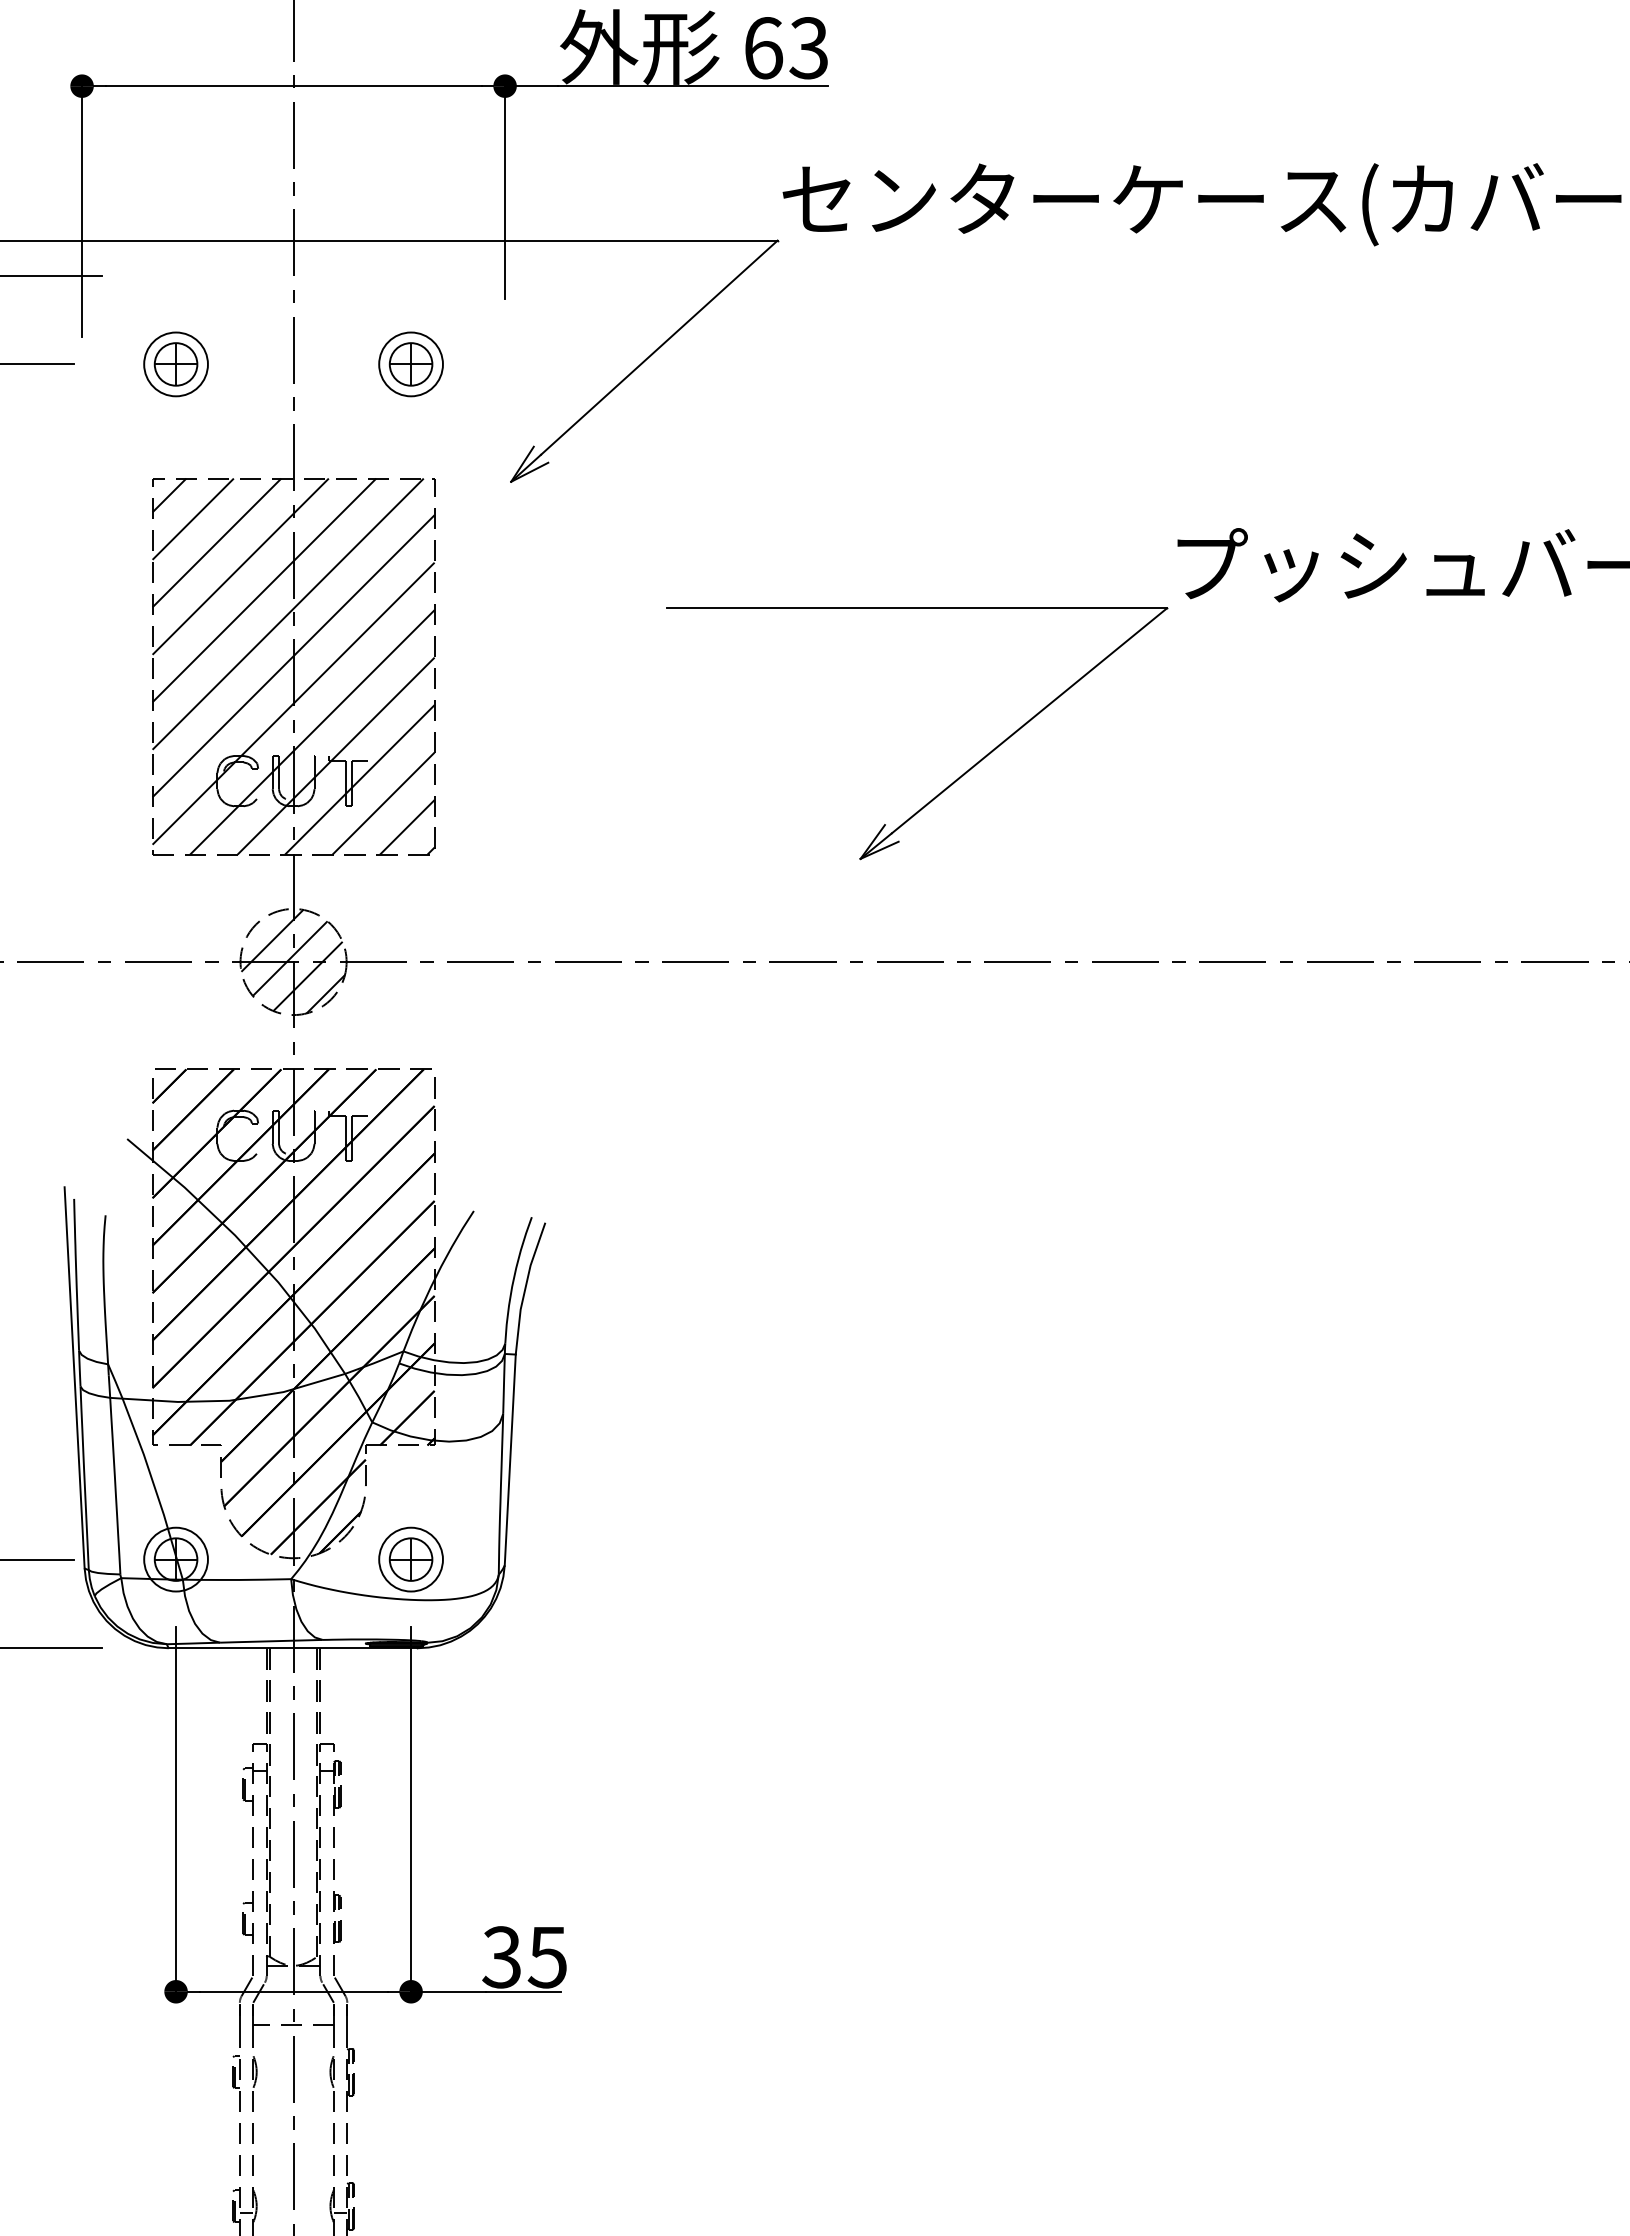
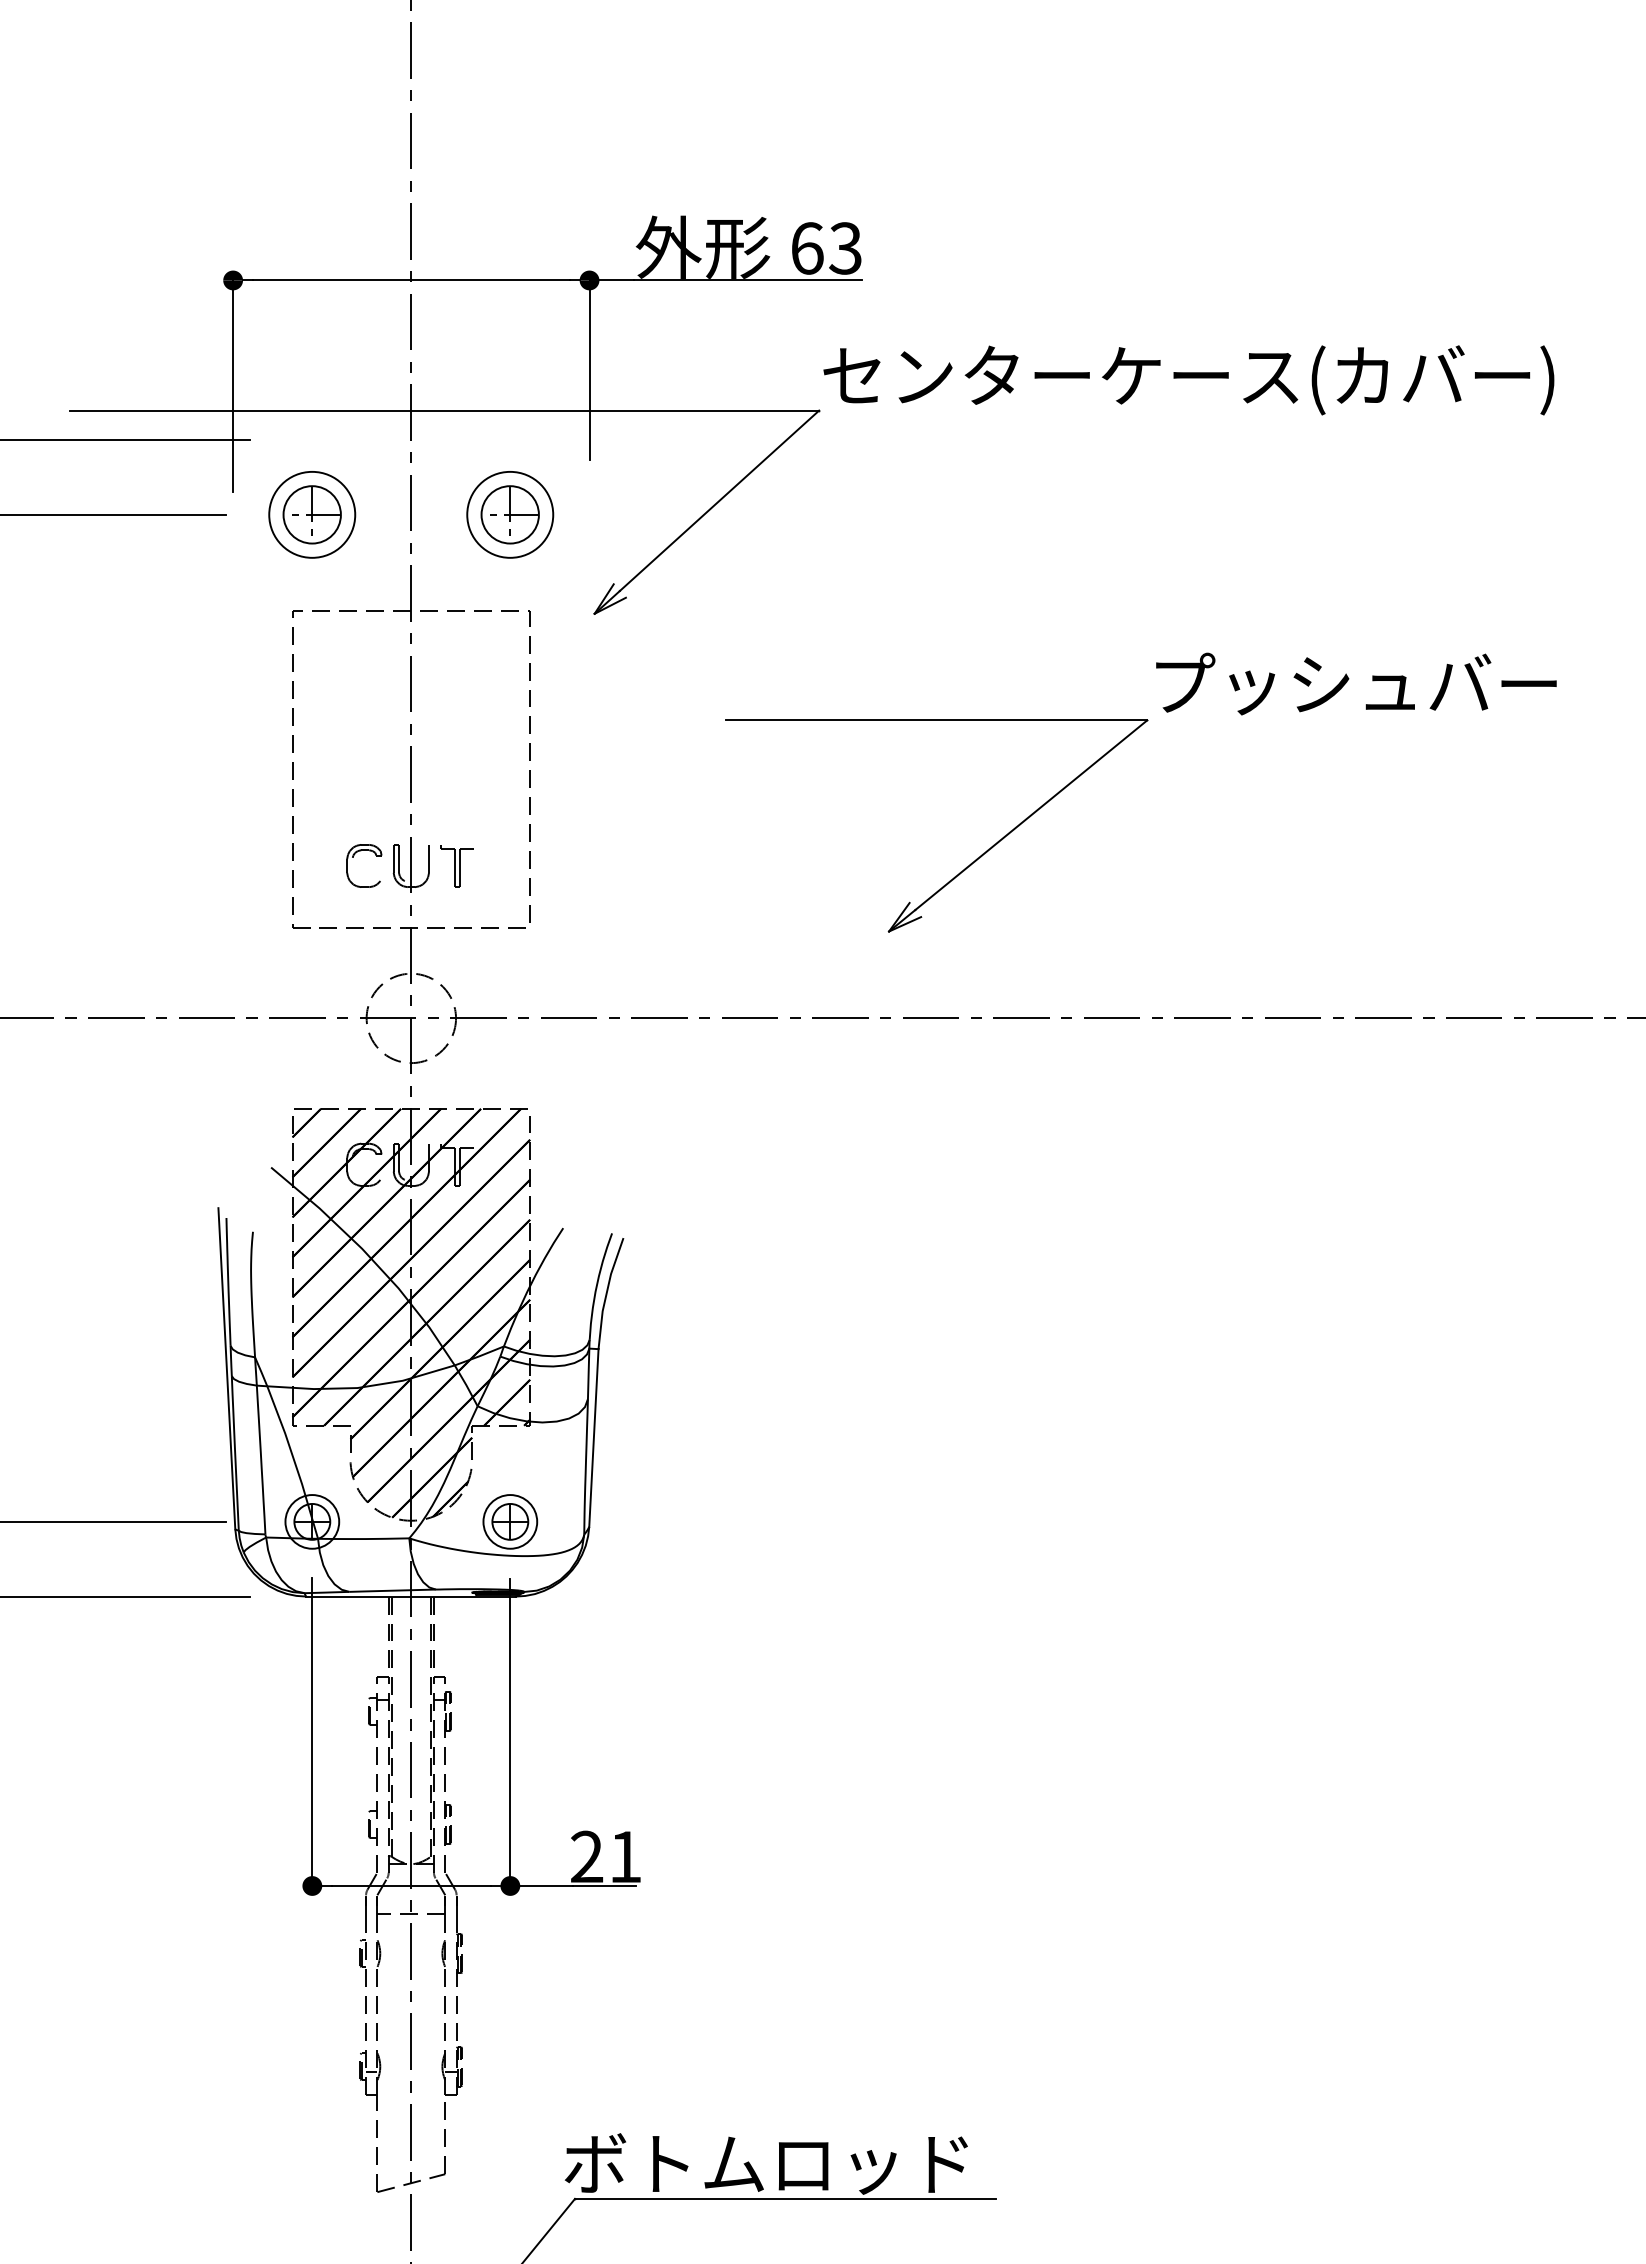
part: (176, 363) -> (312, 514), size x1.6
part: (411, 363) -> (510, 514), size x1.6
hatch: (293, 666) -> (411, 769), removed
hatch: (292, 960) -> (410, 1017), removed
text: (524, 1957) -> (605, 1857), 35 -> 21

